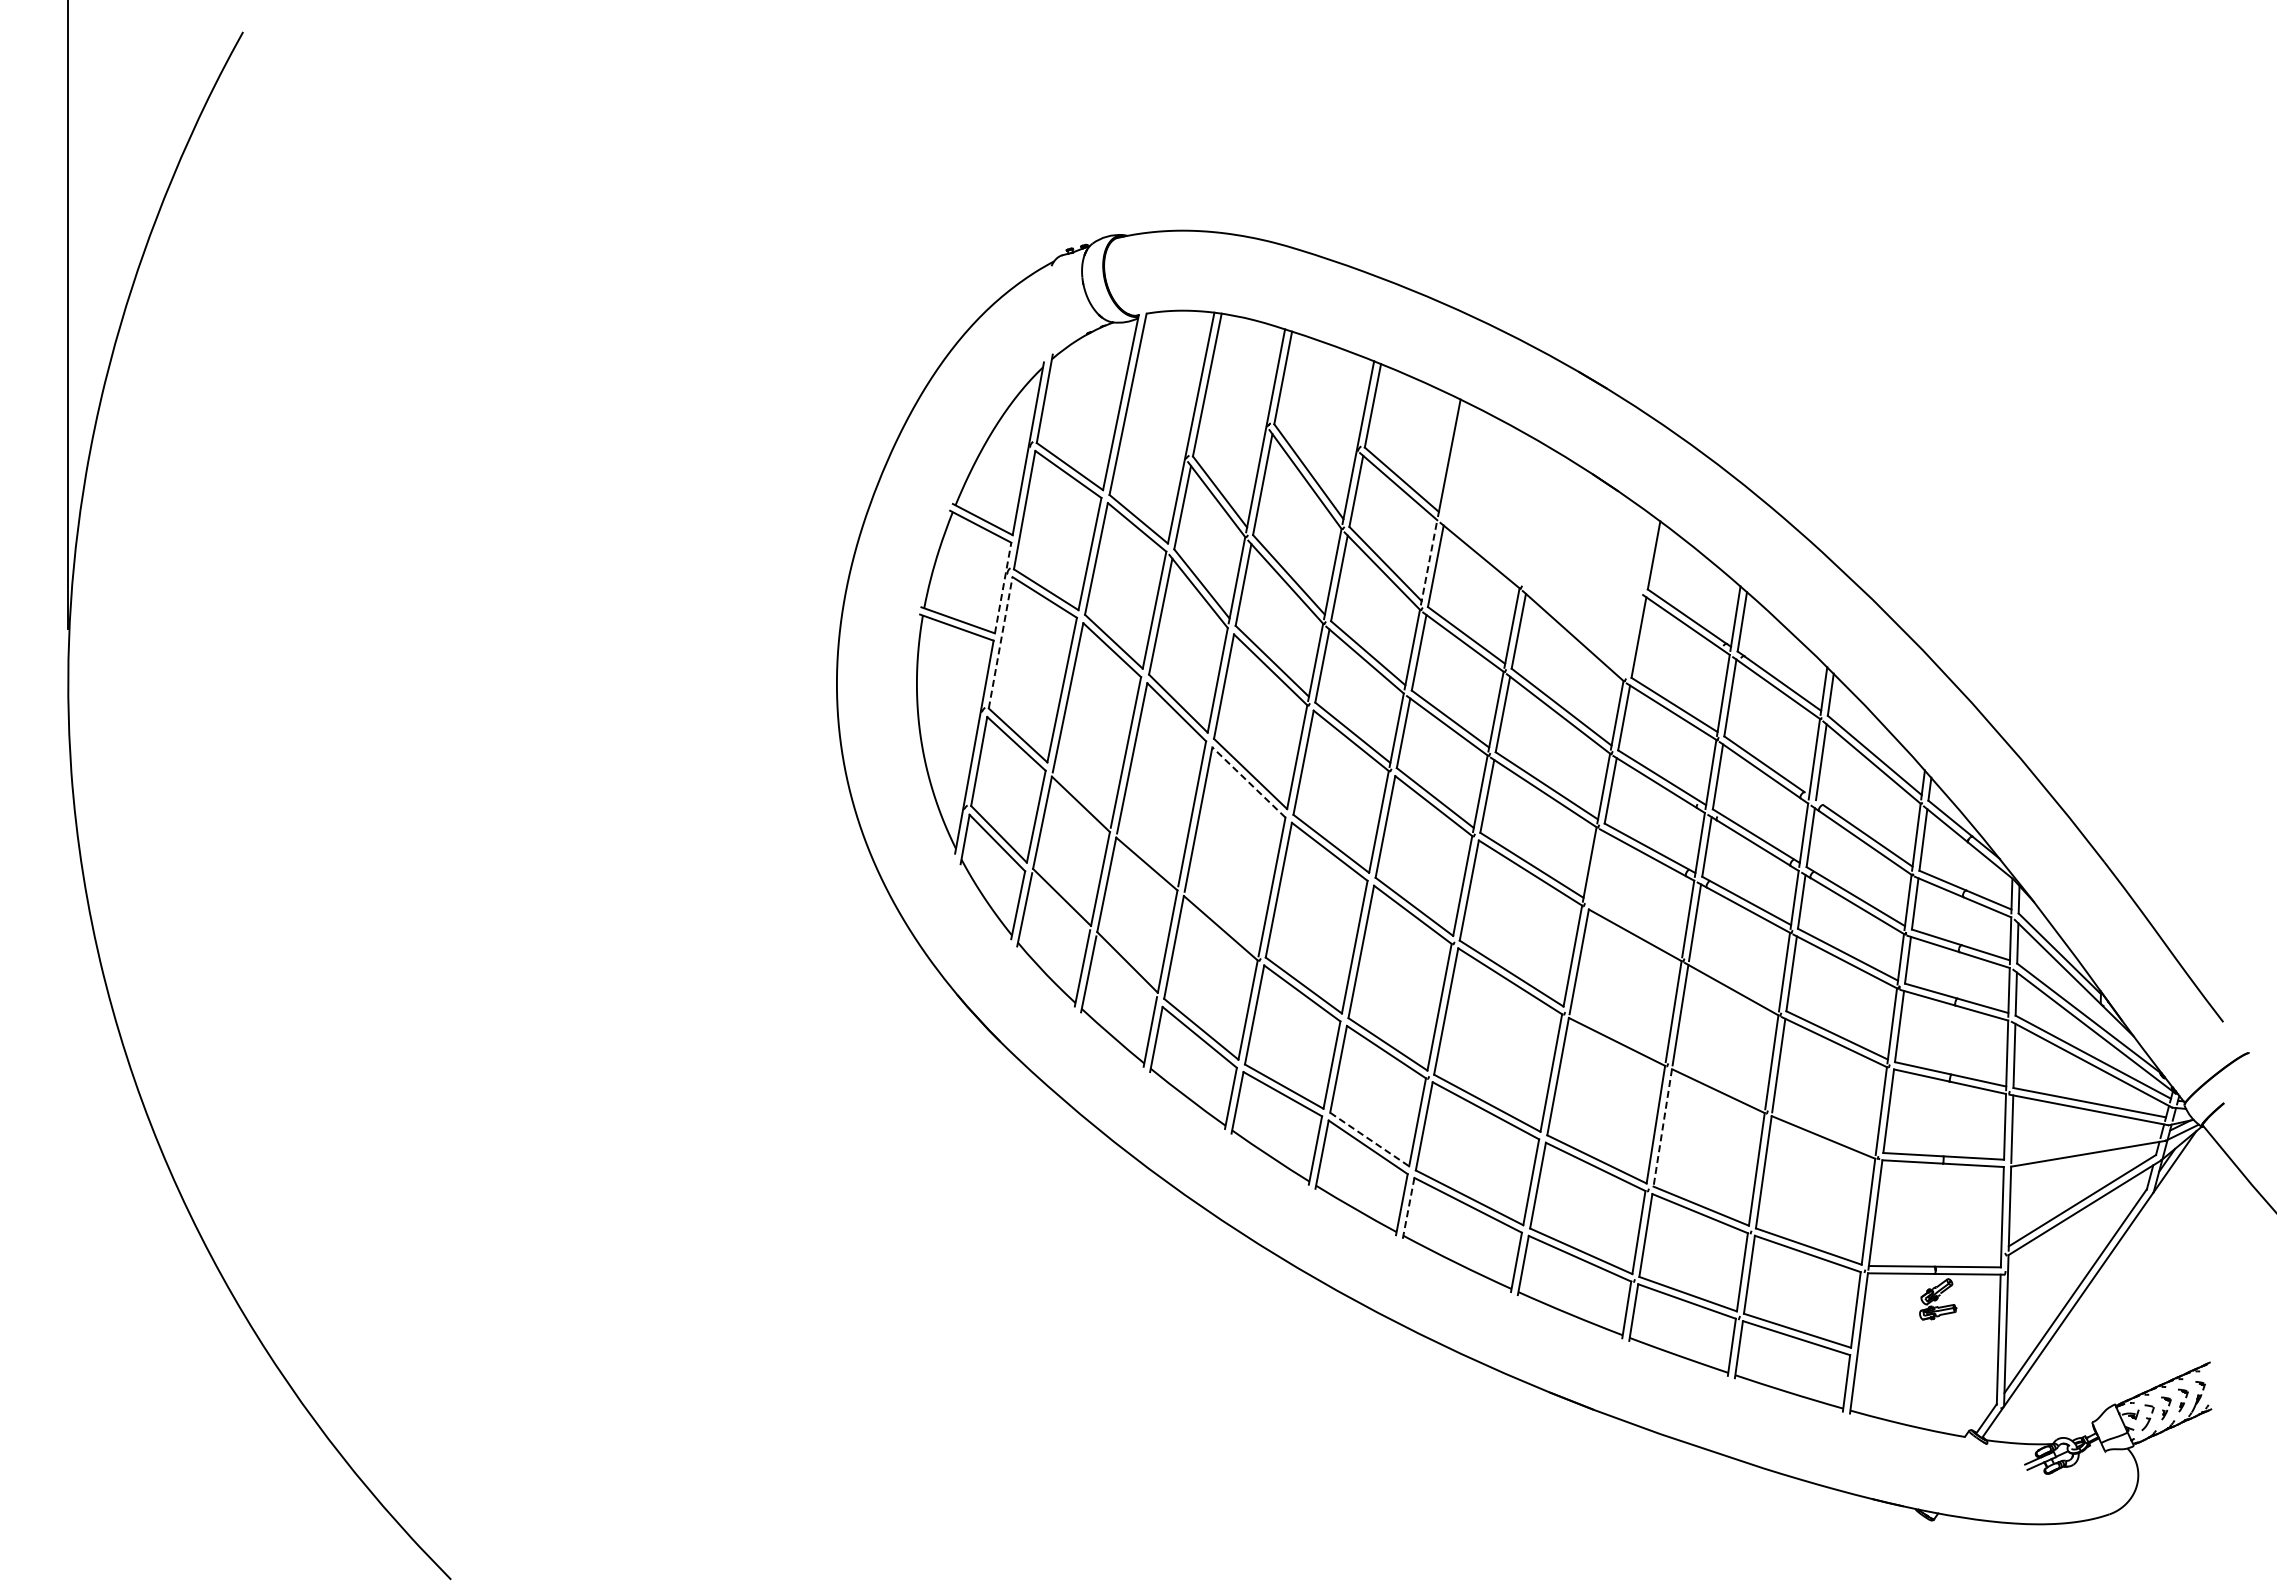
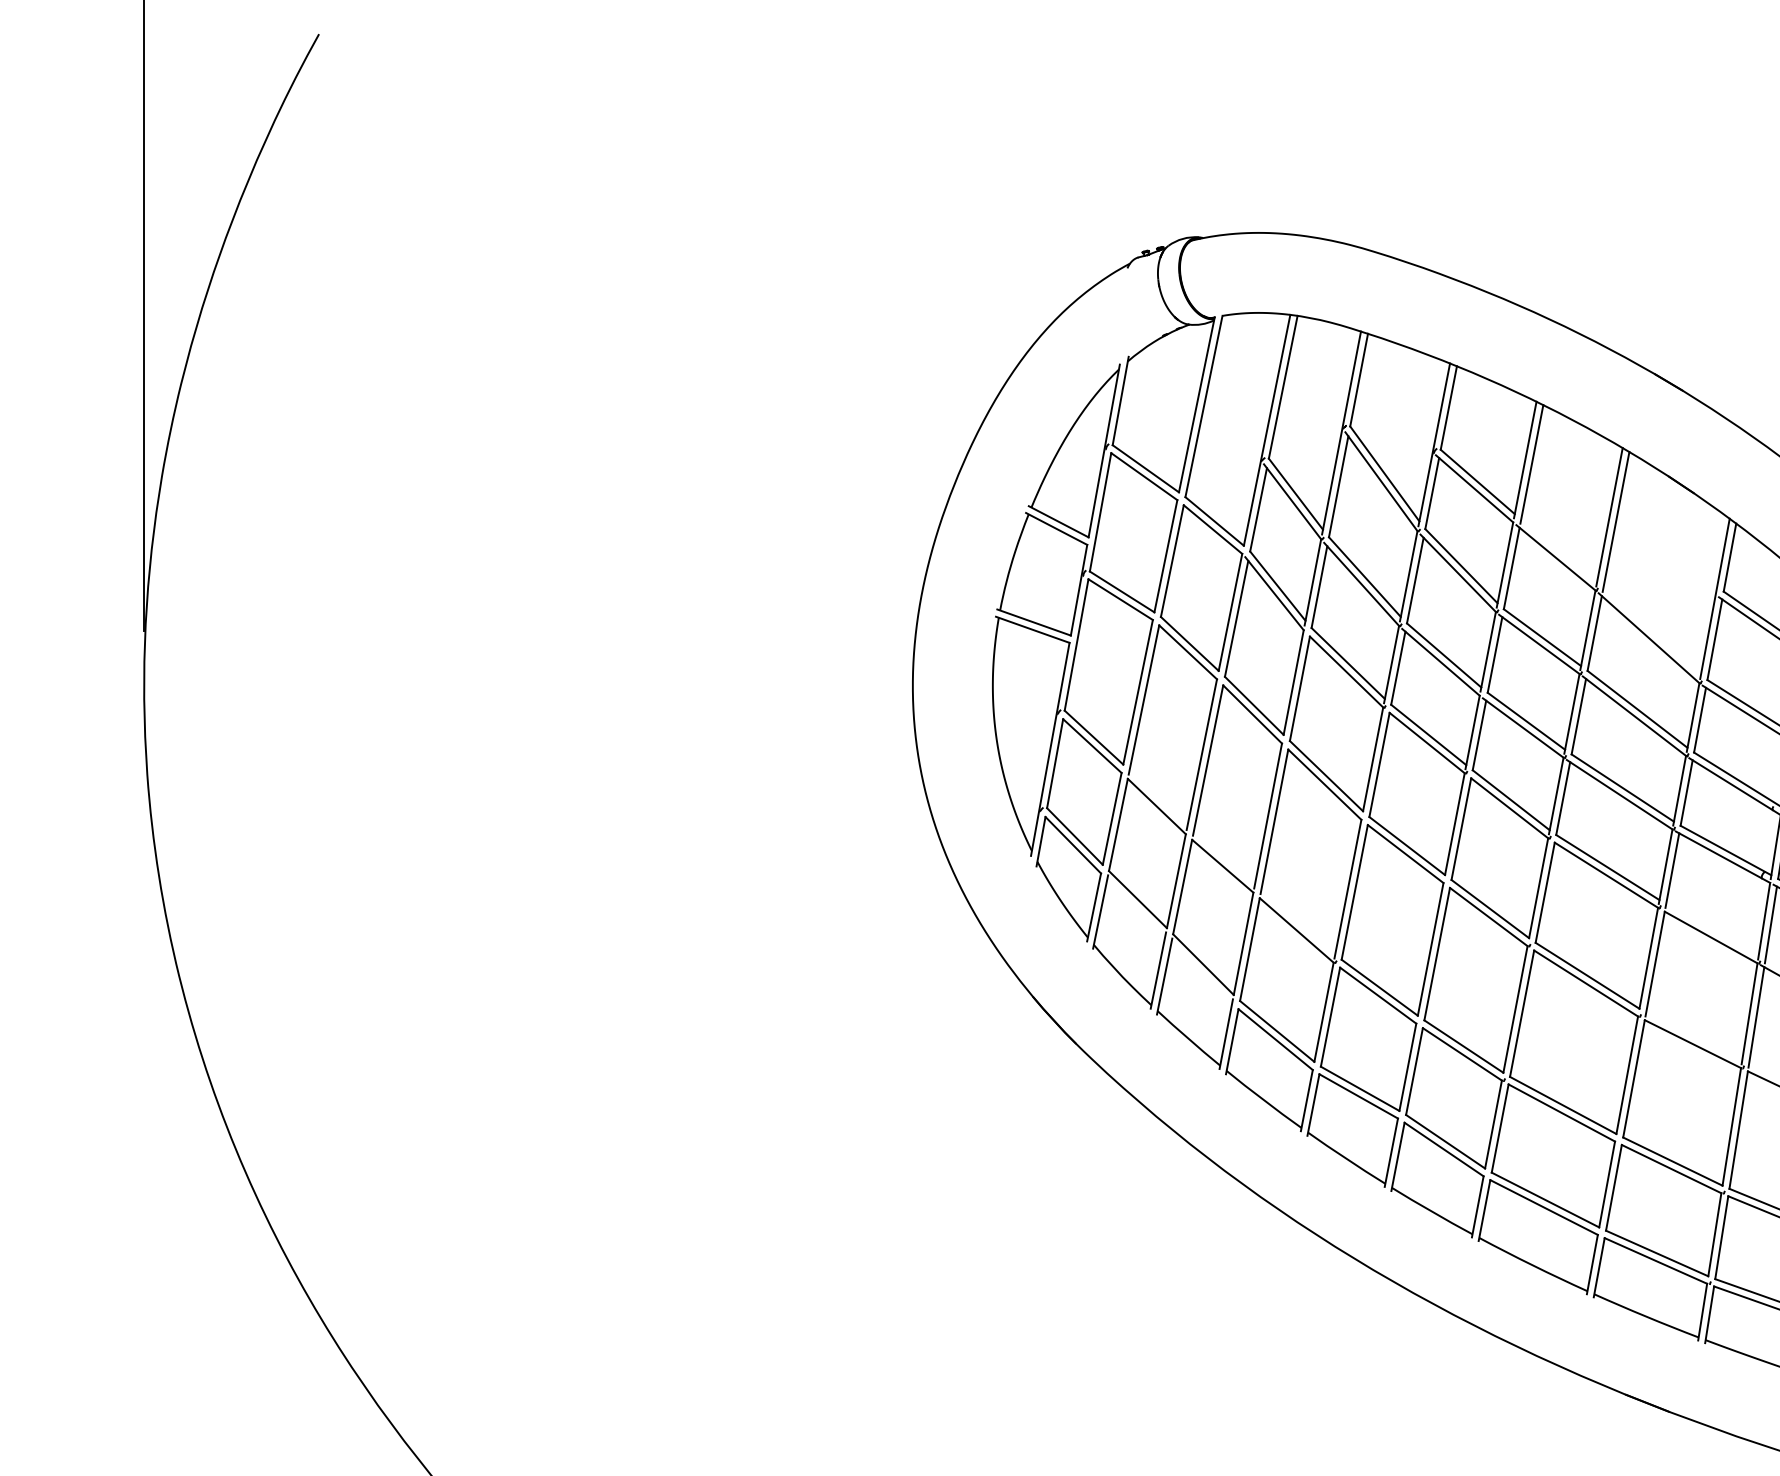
line: (1455, 461) -> (1531, 463), added
line: (1533, 514) -> (1609, 516), added
line: (1539, 519) -> (1615, 521), added
line: (1429, 562) -> (1505, 564), dashed -> solid
line: (1003, 587) -> (1079, 589), dashed -> solid
line: (1638, 596) -> (1714, 598), added
line: (1000, 642) -> (1076, 644), dashed -> solid
line: (1248, 782) -> (1324, 784), dashed -> solid
line: (1596, 868) -> (1672, 870), added
line: (1662, 1128) -> (1738, 1130), dashed -> solid
line: (1369, 1139) -> (1445, 1141), dashed -> solid
line: (1408, 1208) -> (1484, 1210), dashed -> solid

